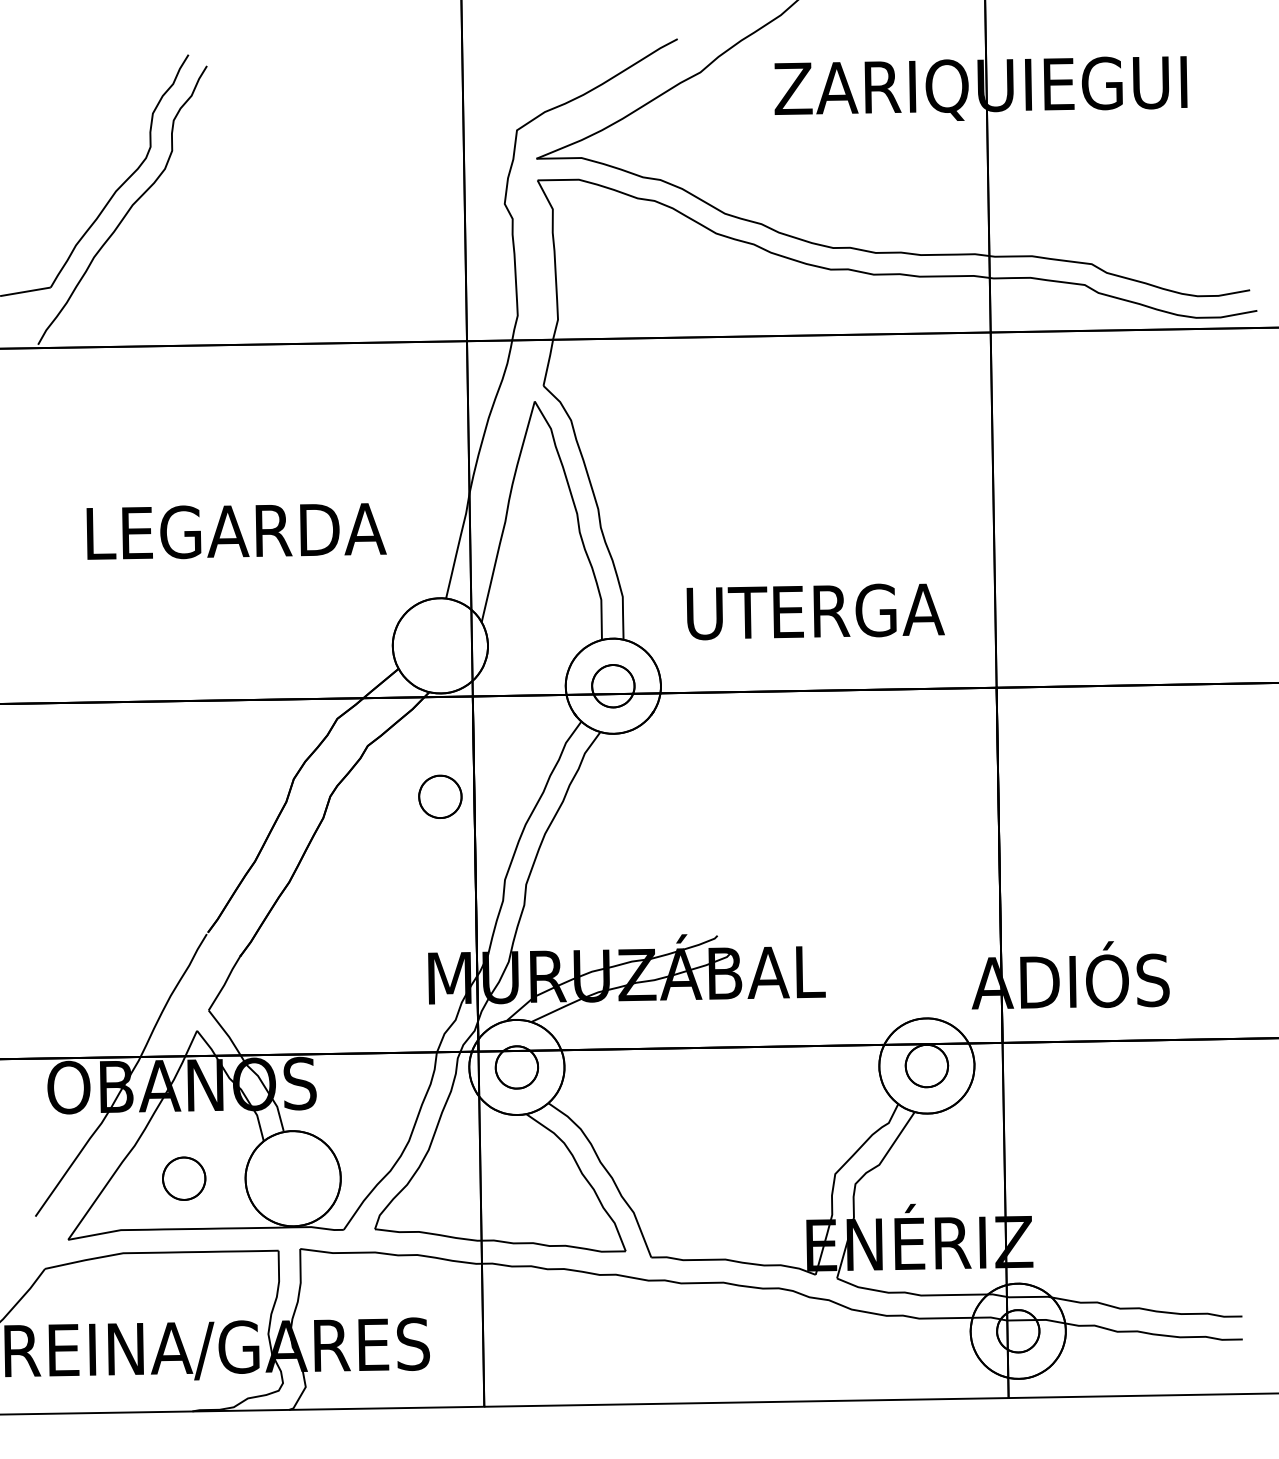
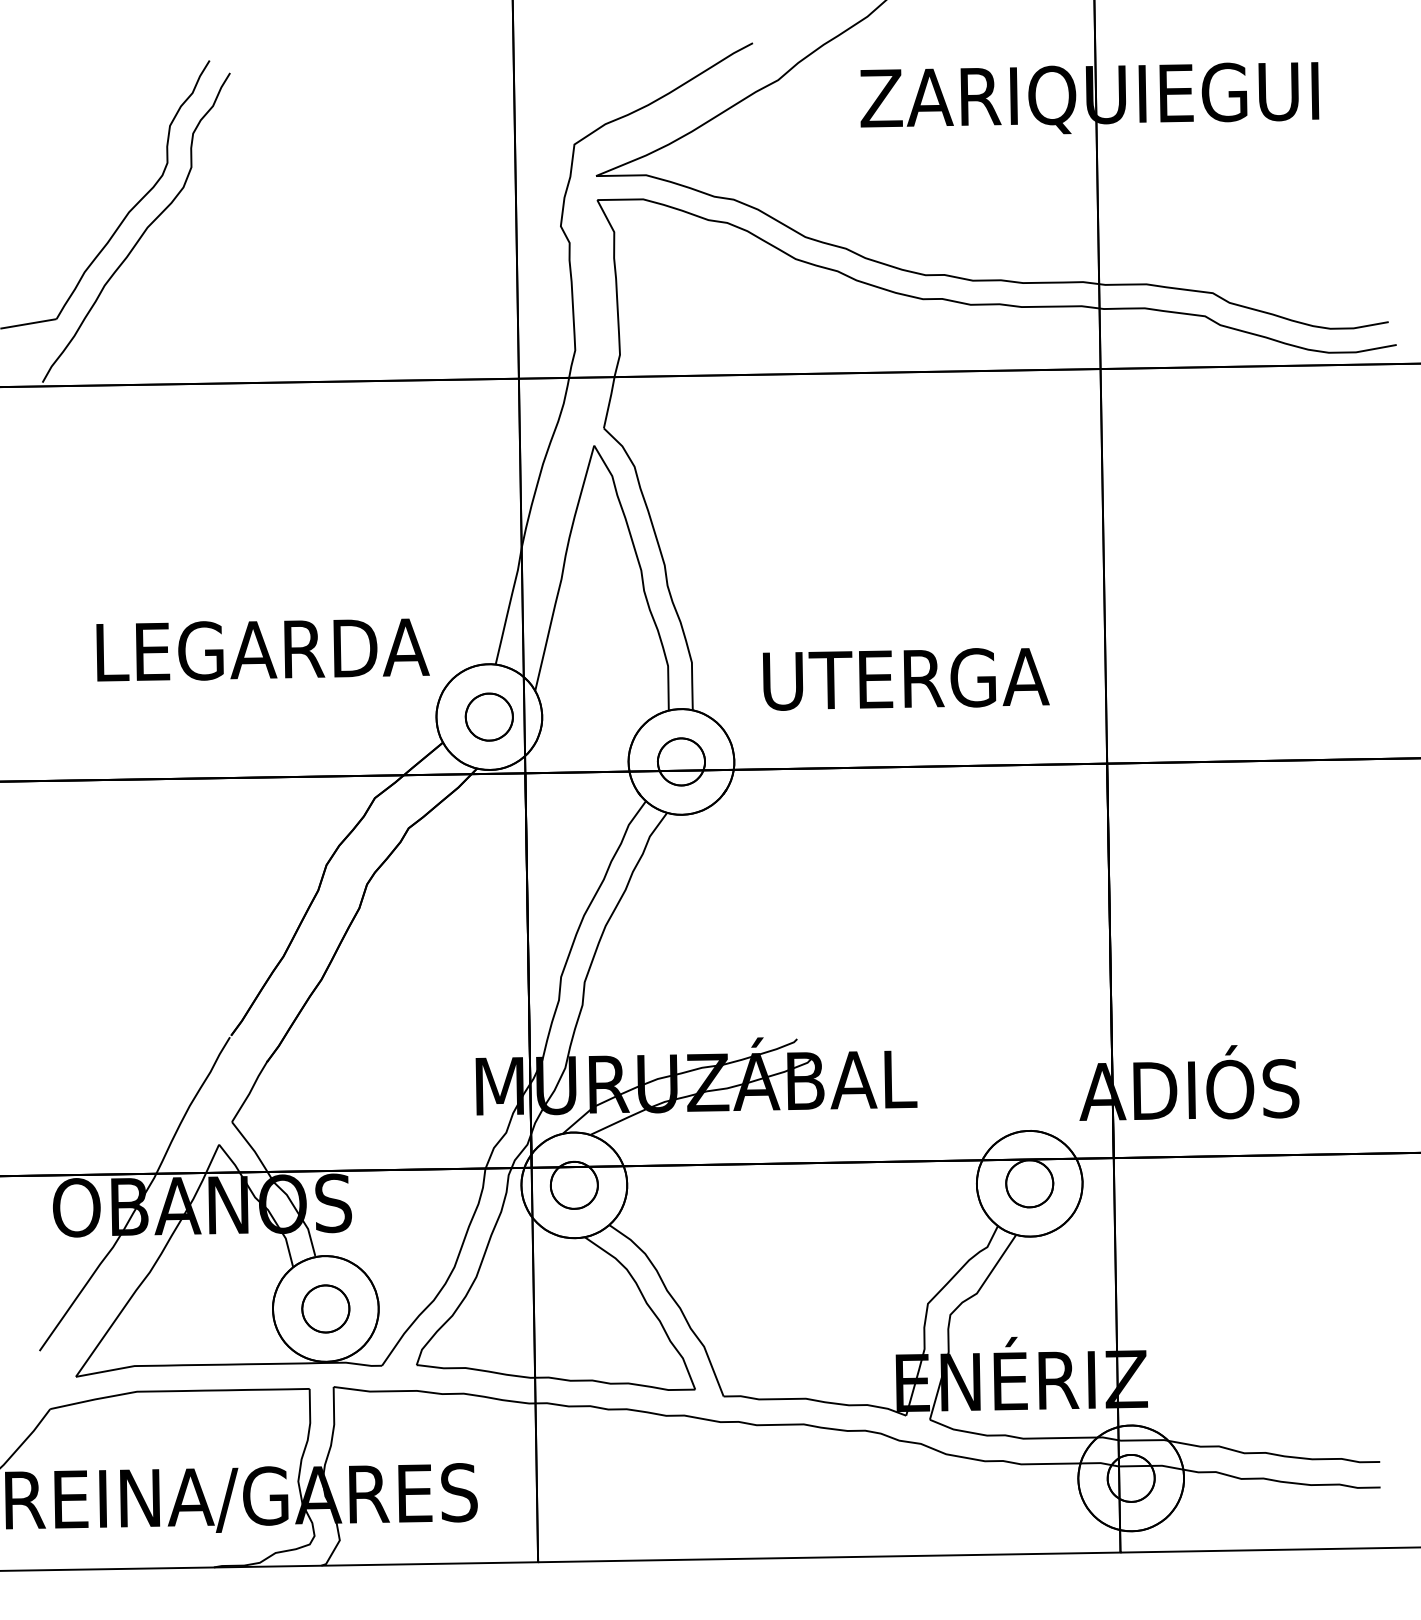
text: (236, 531) -> (262, 650), moved
part: (440, 796) -> (489, 716), moved
part: (184, 1178) -> (326, 1308), moved

